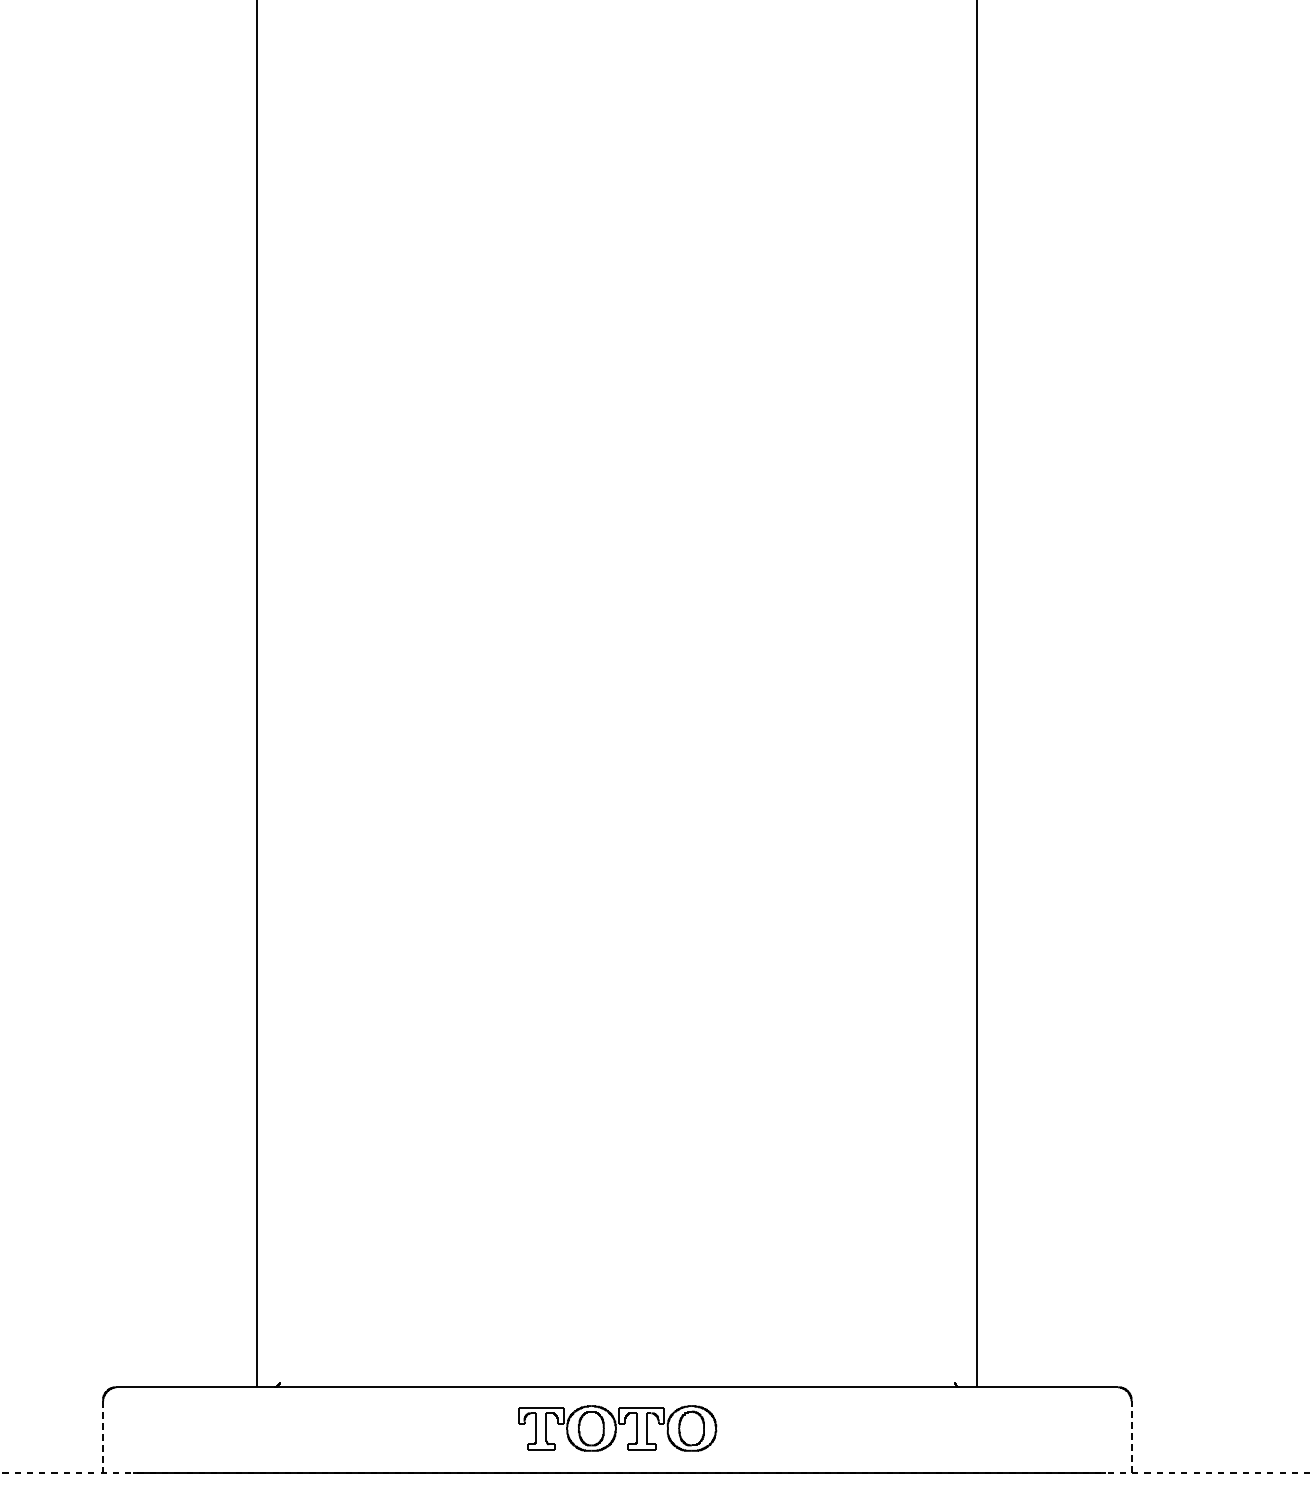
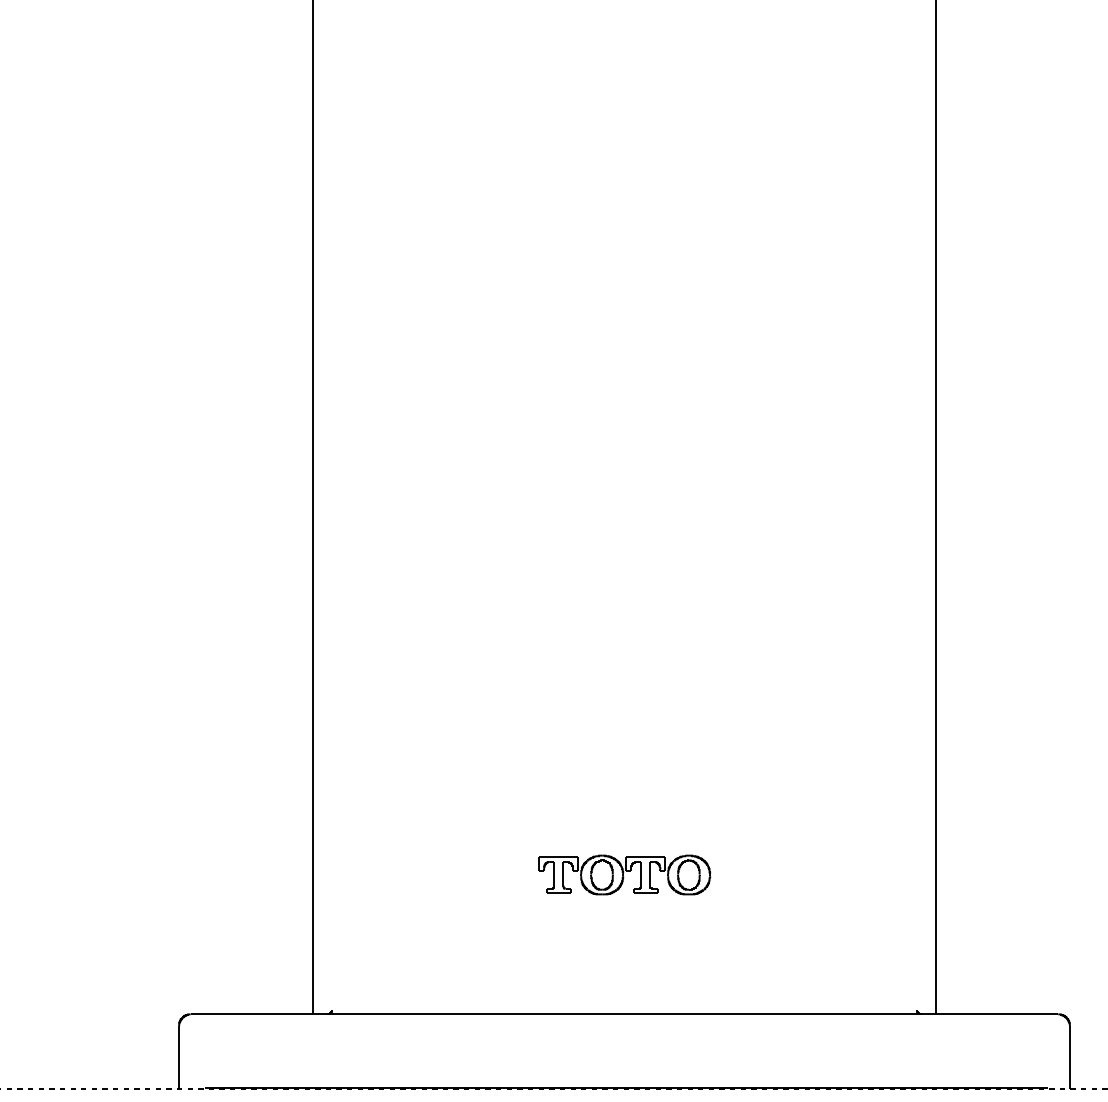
part: (617, 1428) -> (624, 875), moved
line: (103, 1437) -> (179, 1057), dashed -> solid
line: (1131, 1437) -> (1069, 1057), dashed -> solid

